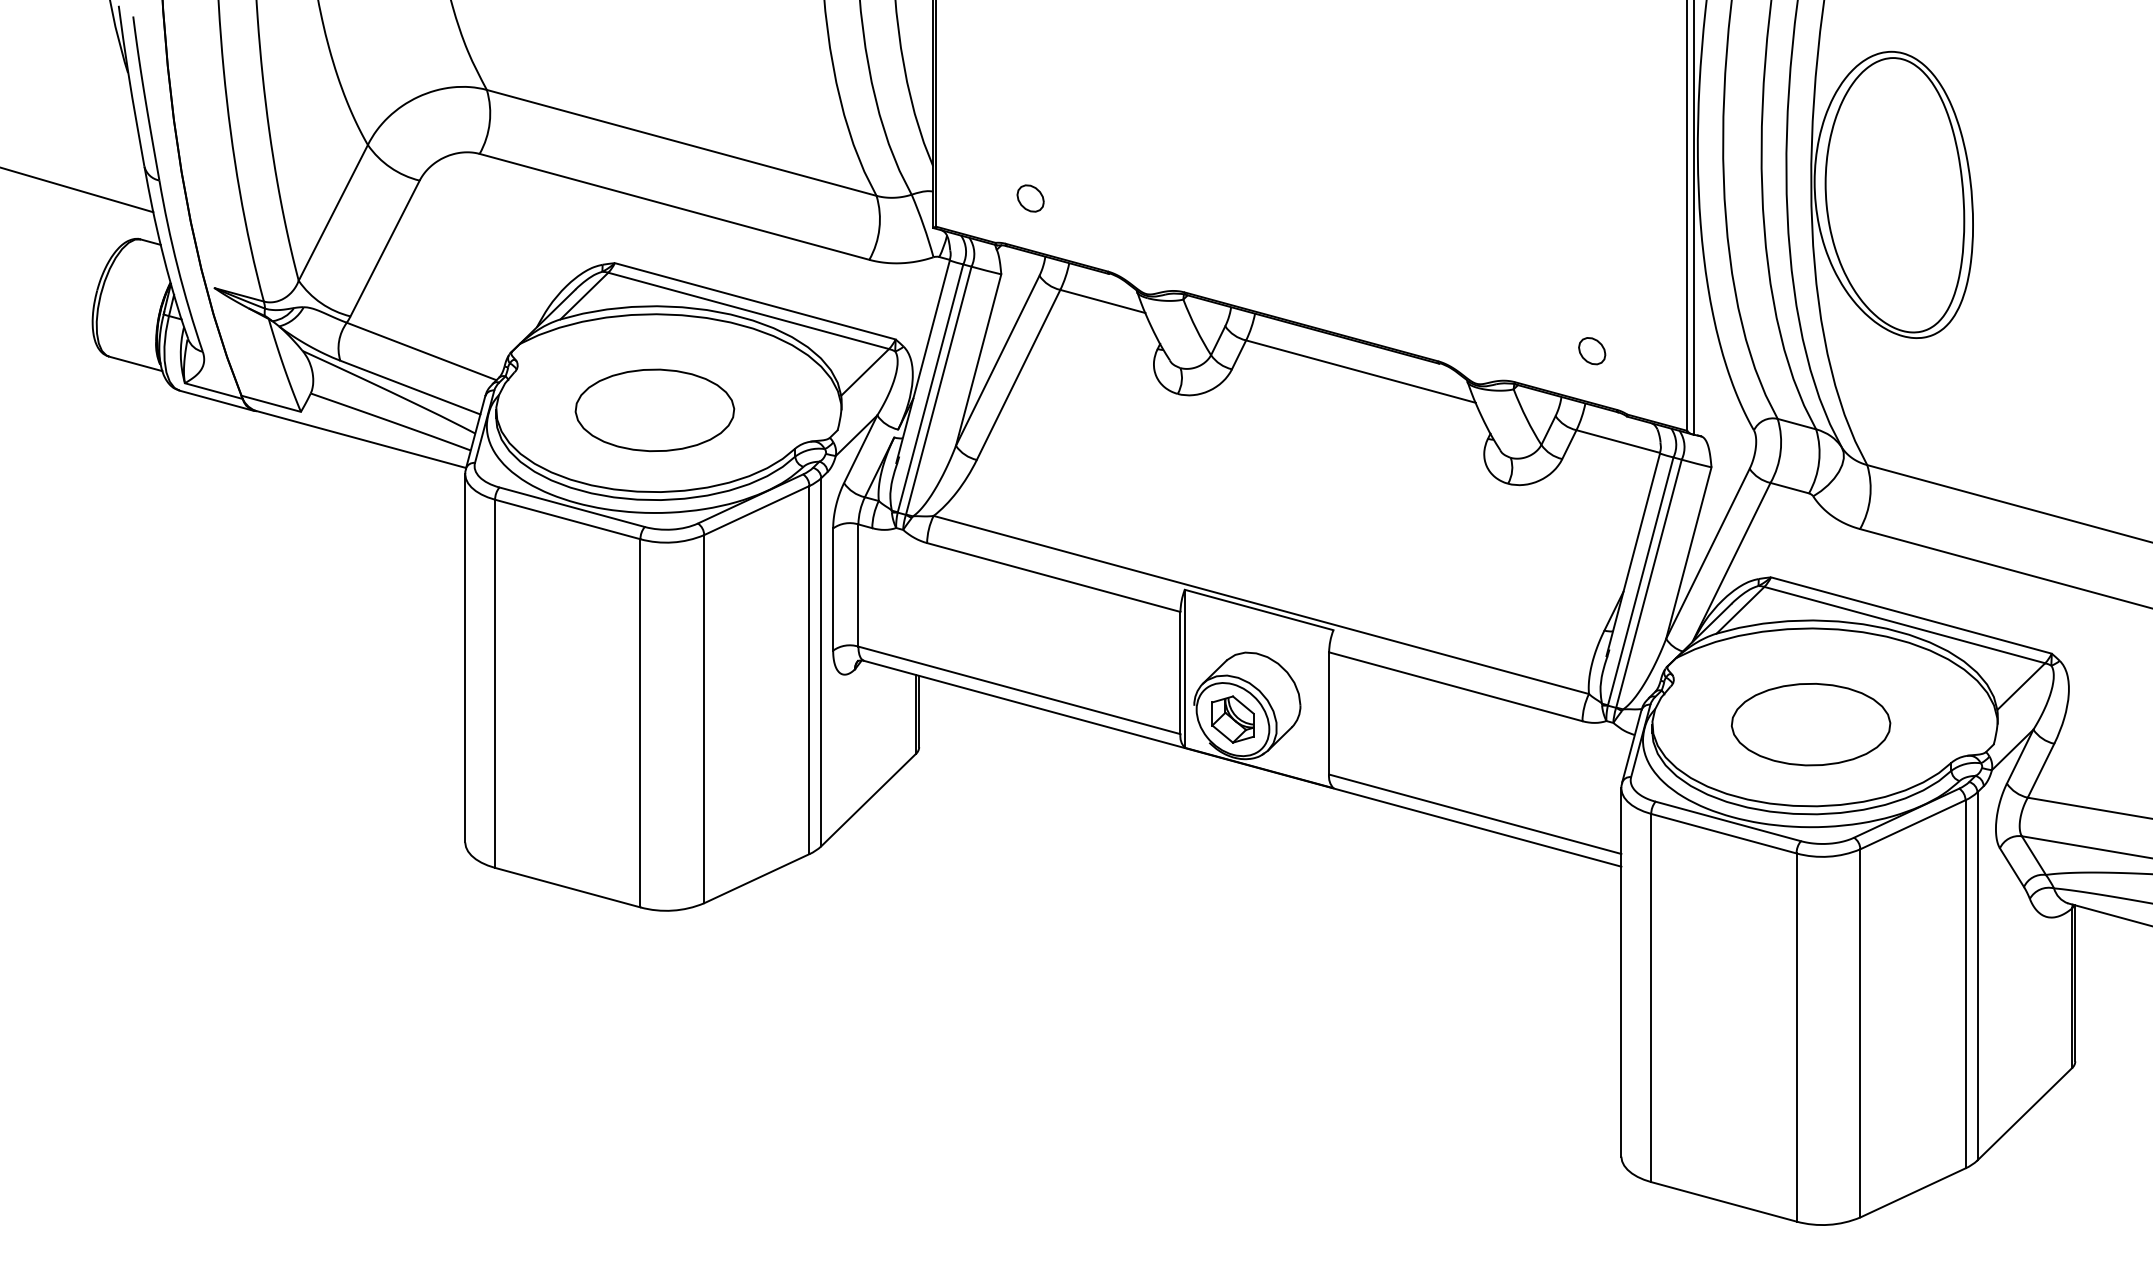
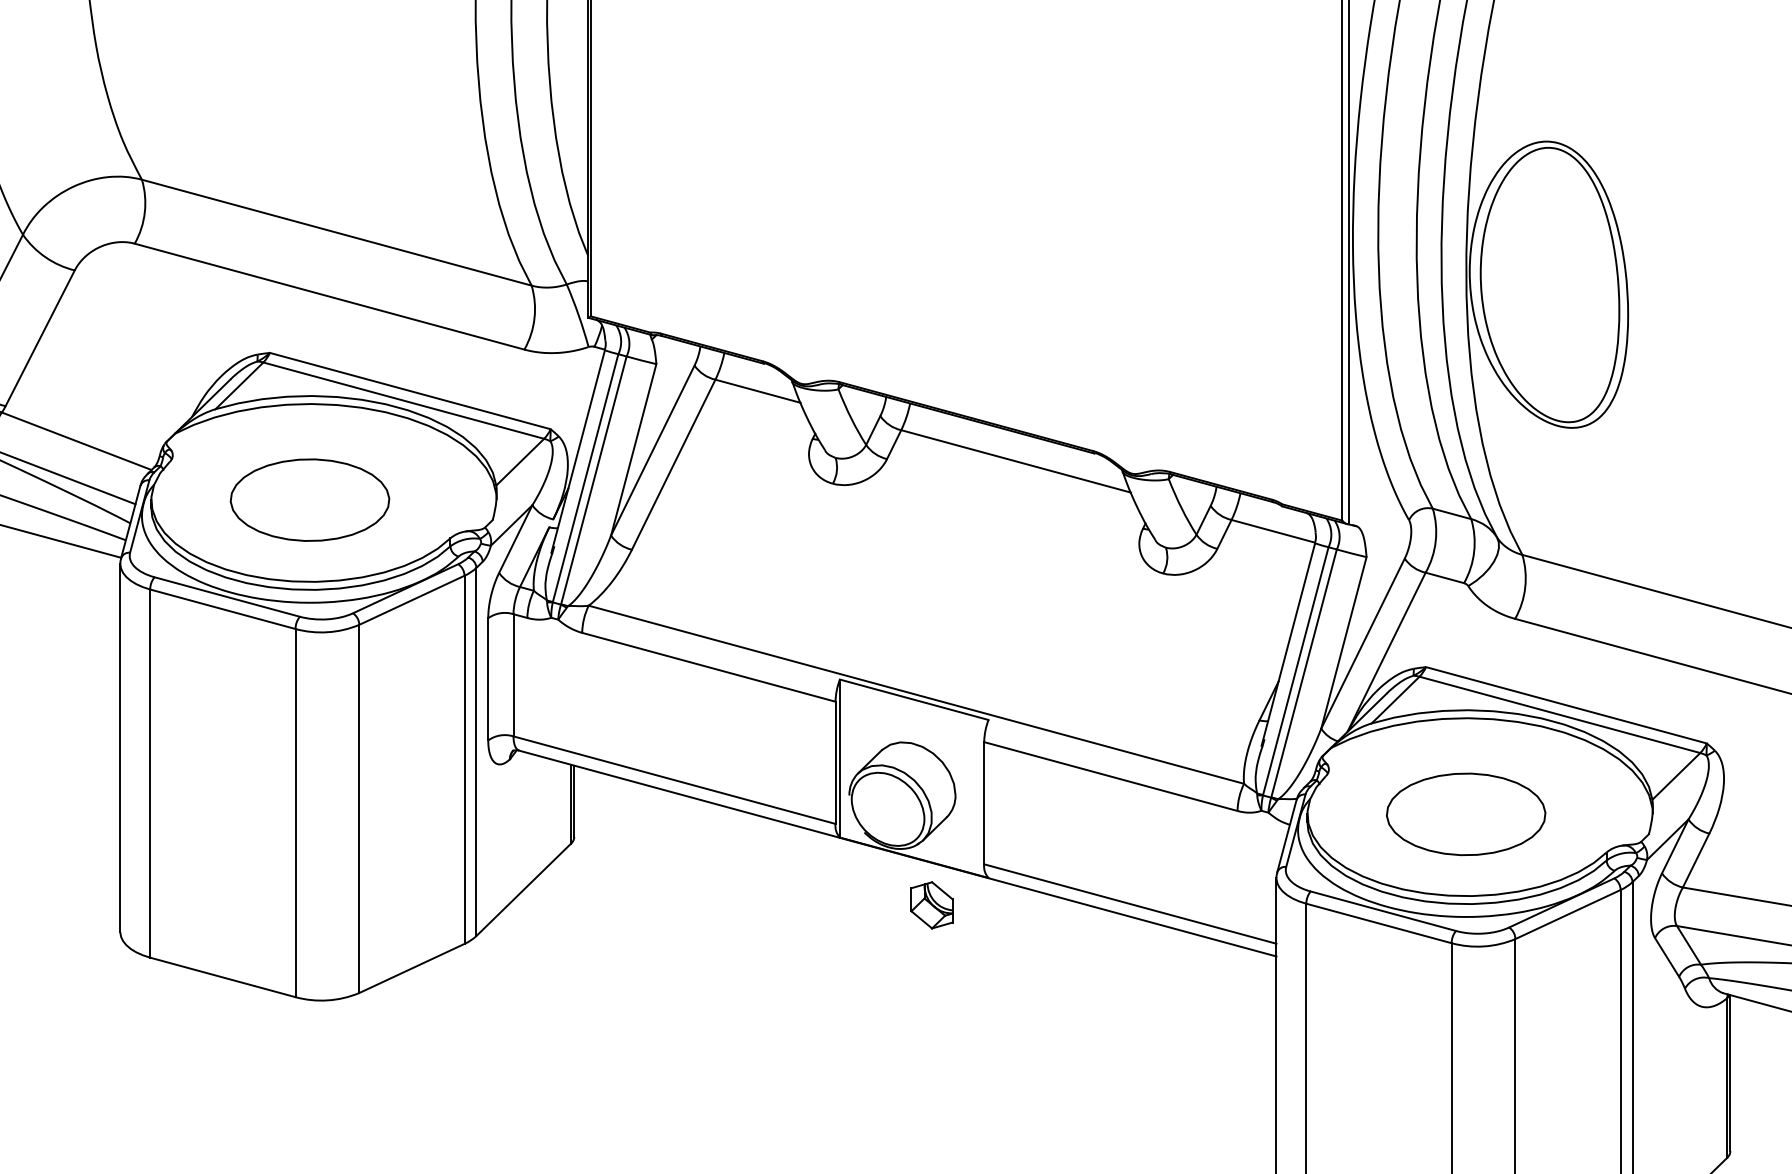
part: (1030, 198) -> (685, 288), removed
part: (1592, 351) -> (1247, 441), removed
part: (1232, 719) -> (931, 905), moved

